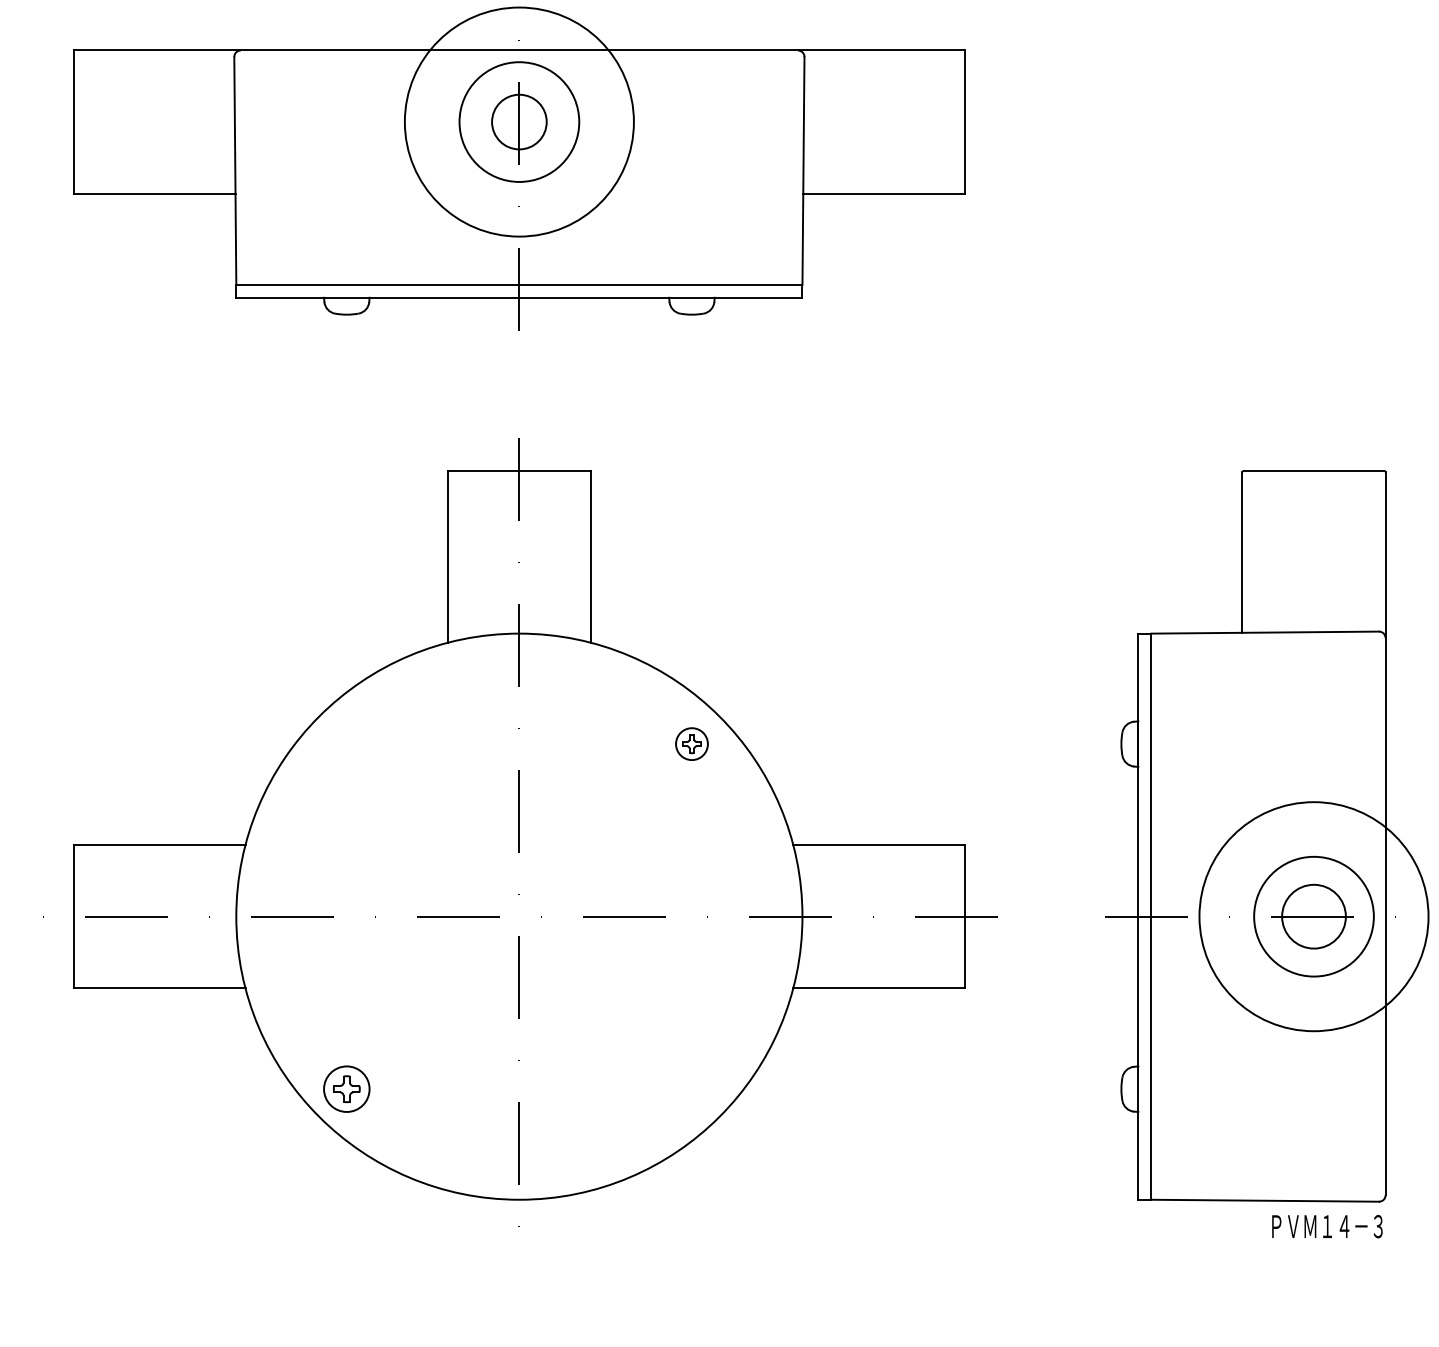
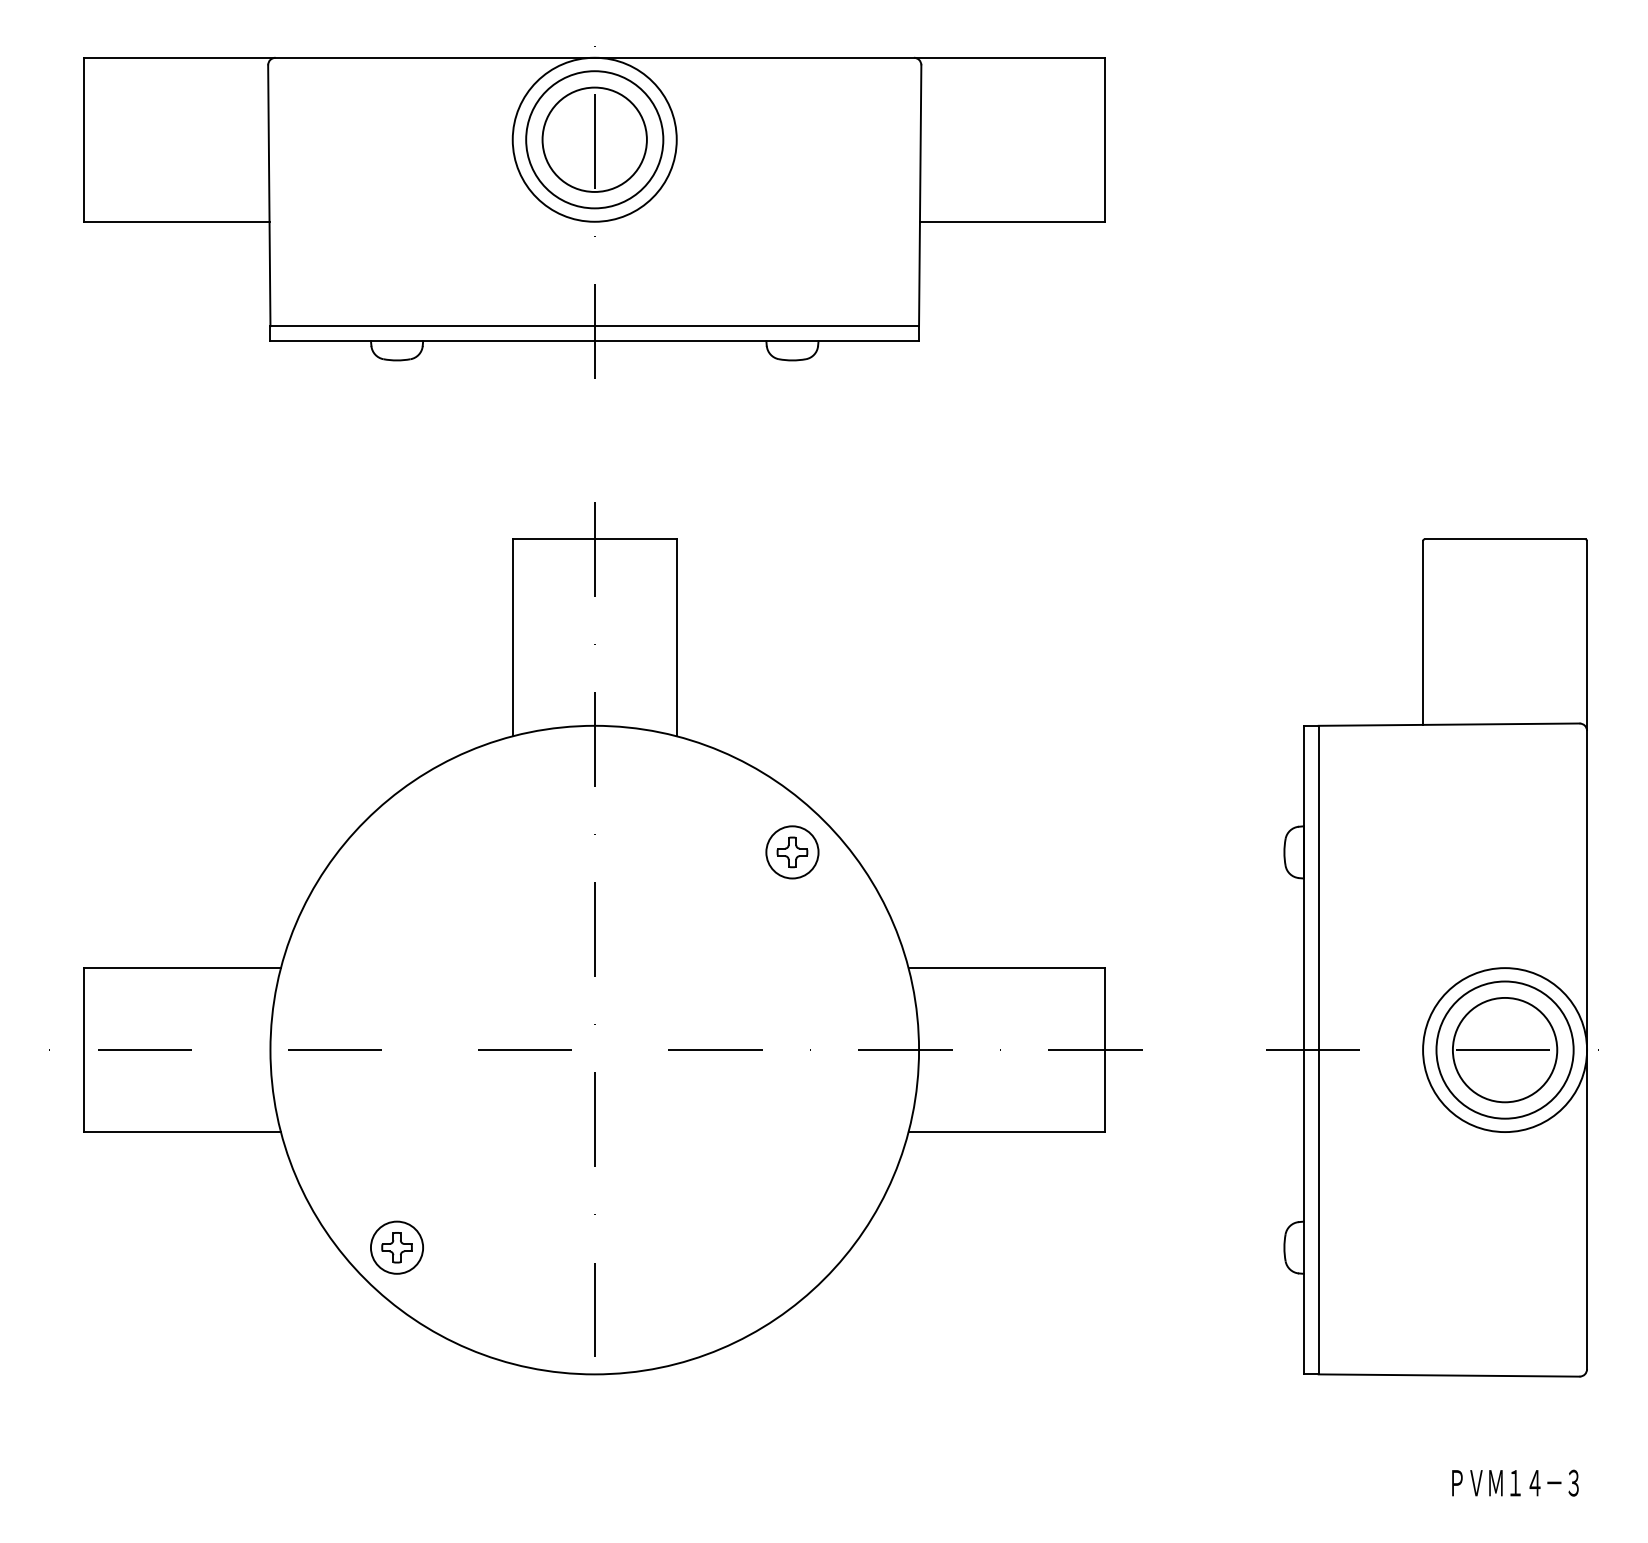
circle: (519, 121) -> (594, 139), size x0.62
circle: (519, 121) -> (594, 139), size x1.67
part: (692, 744) -> (792, 852), size x1.43
circle: (1313, 916) -> (1504, 1049), size x1.43
circle: (1314, 917) -> (1505, 1050), size x0.62
text: (1327, 1226) -> (1515, 1482), moved

